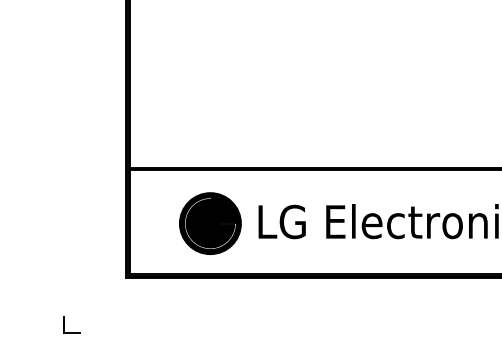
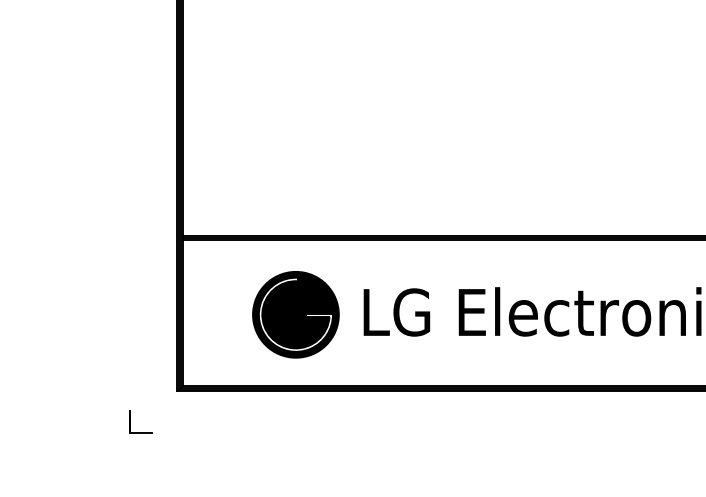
part: (64, 324) -> (130, 421), moved

